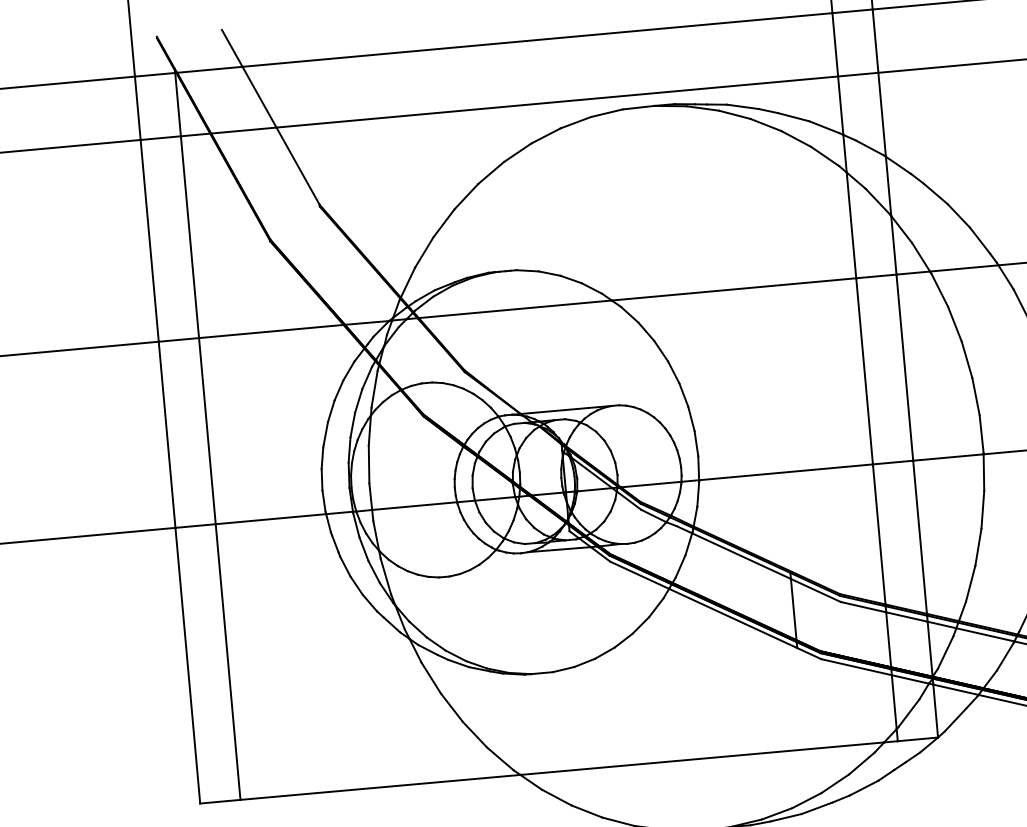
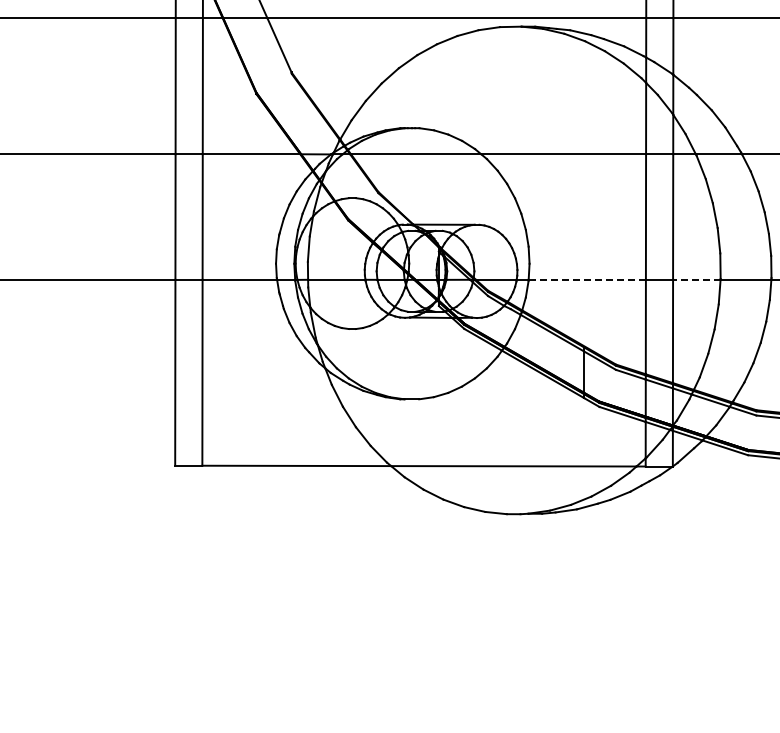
line: (947, 457) -> (696, 279), solid -> dashed
line: (786, 471) -> (587, 279), solid -> dashed

